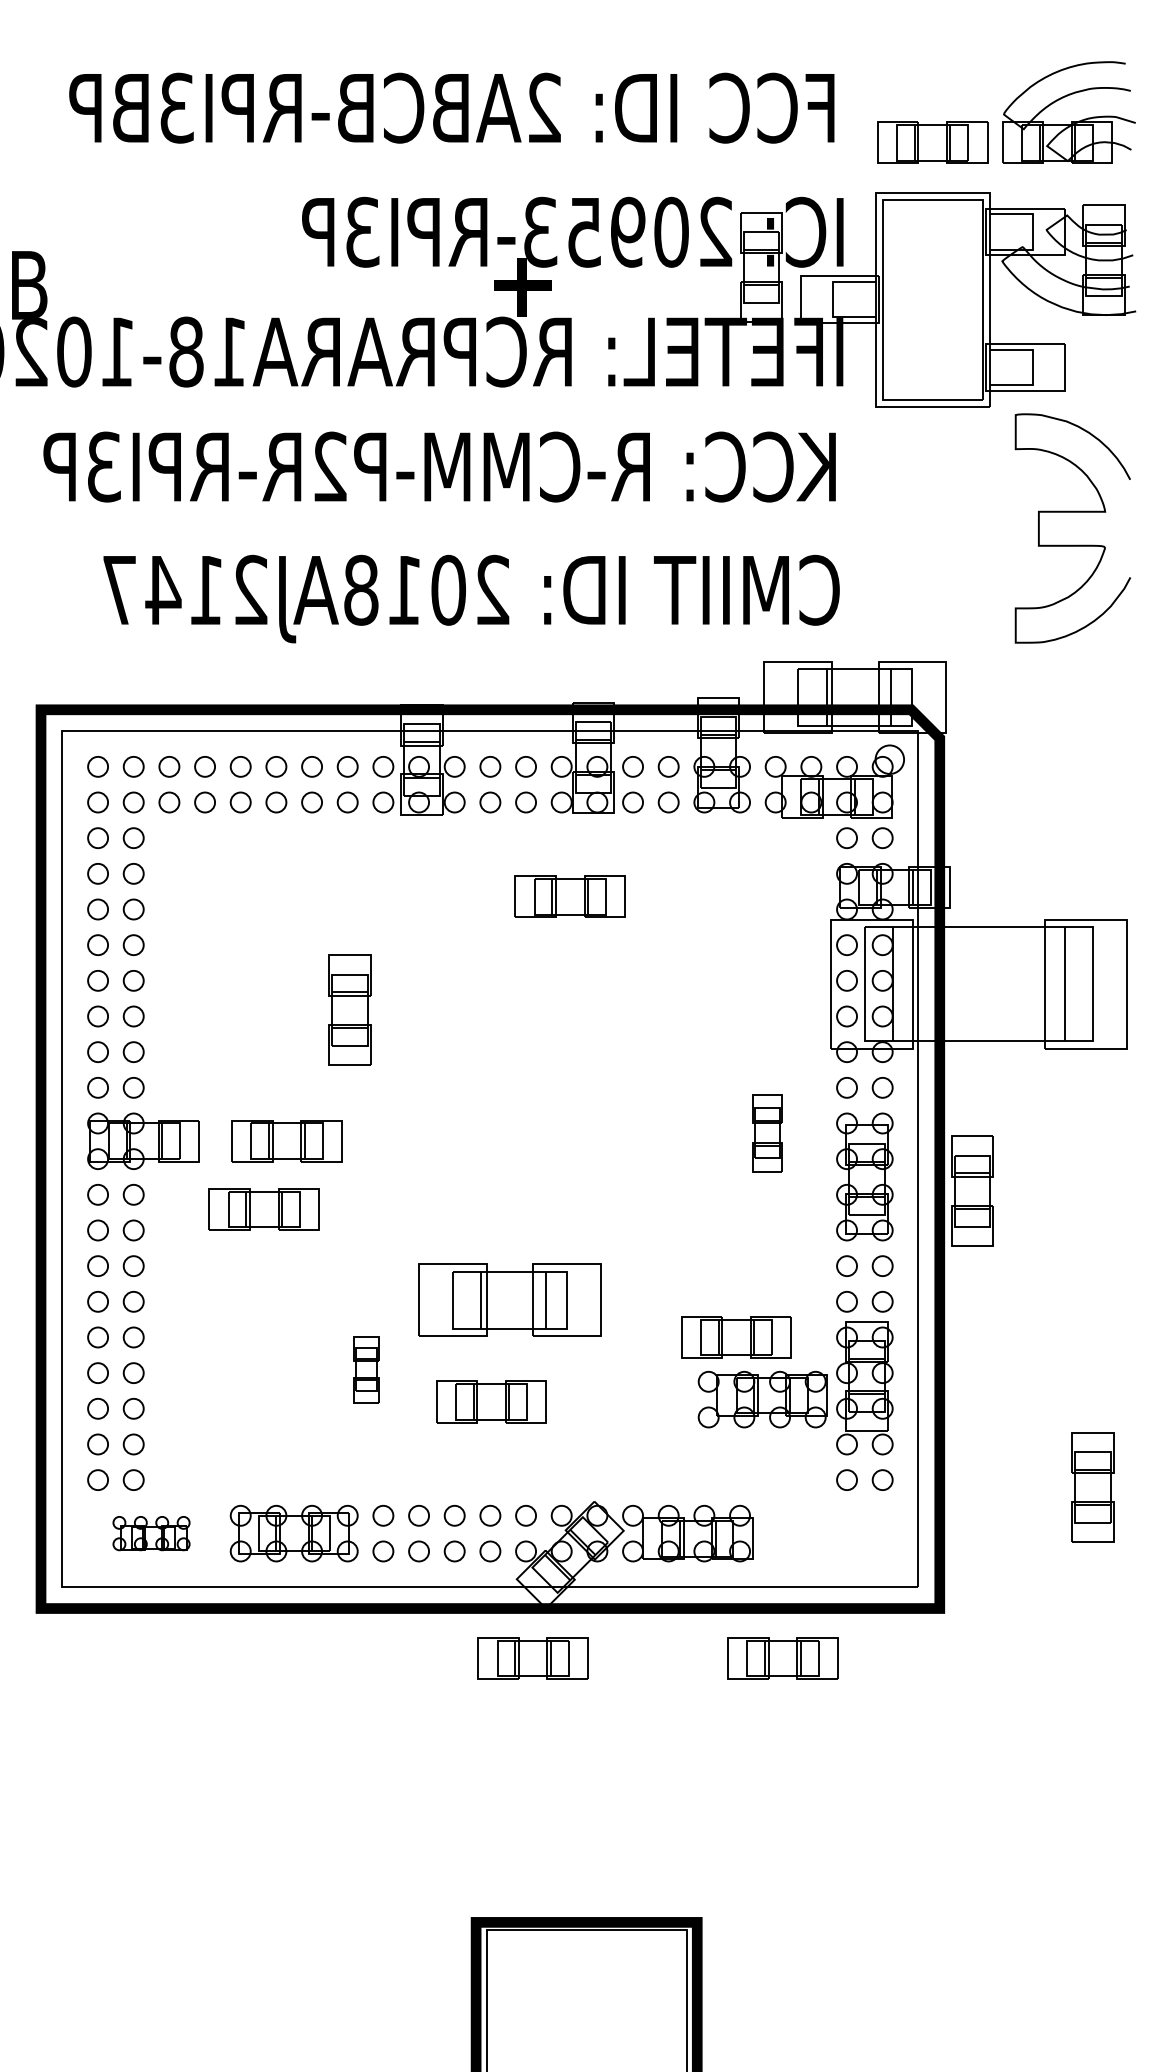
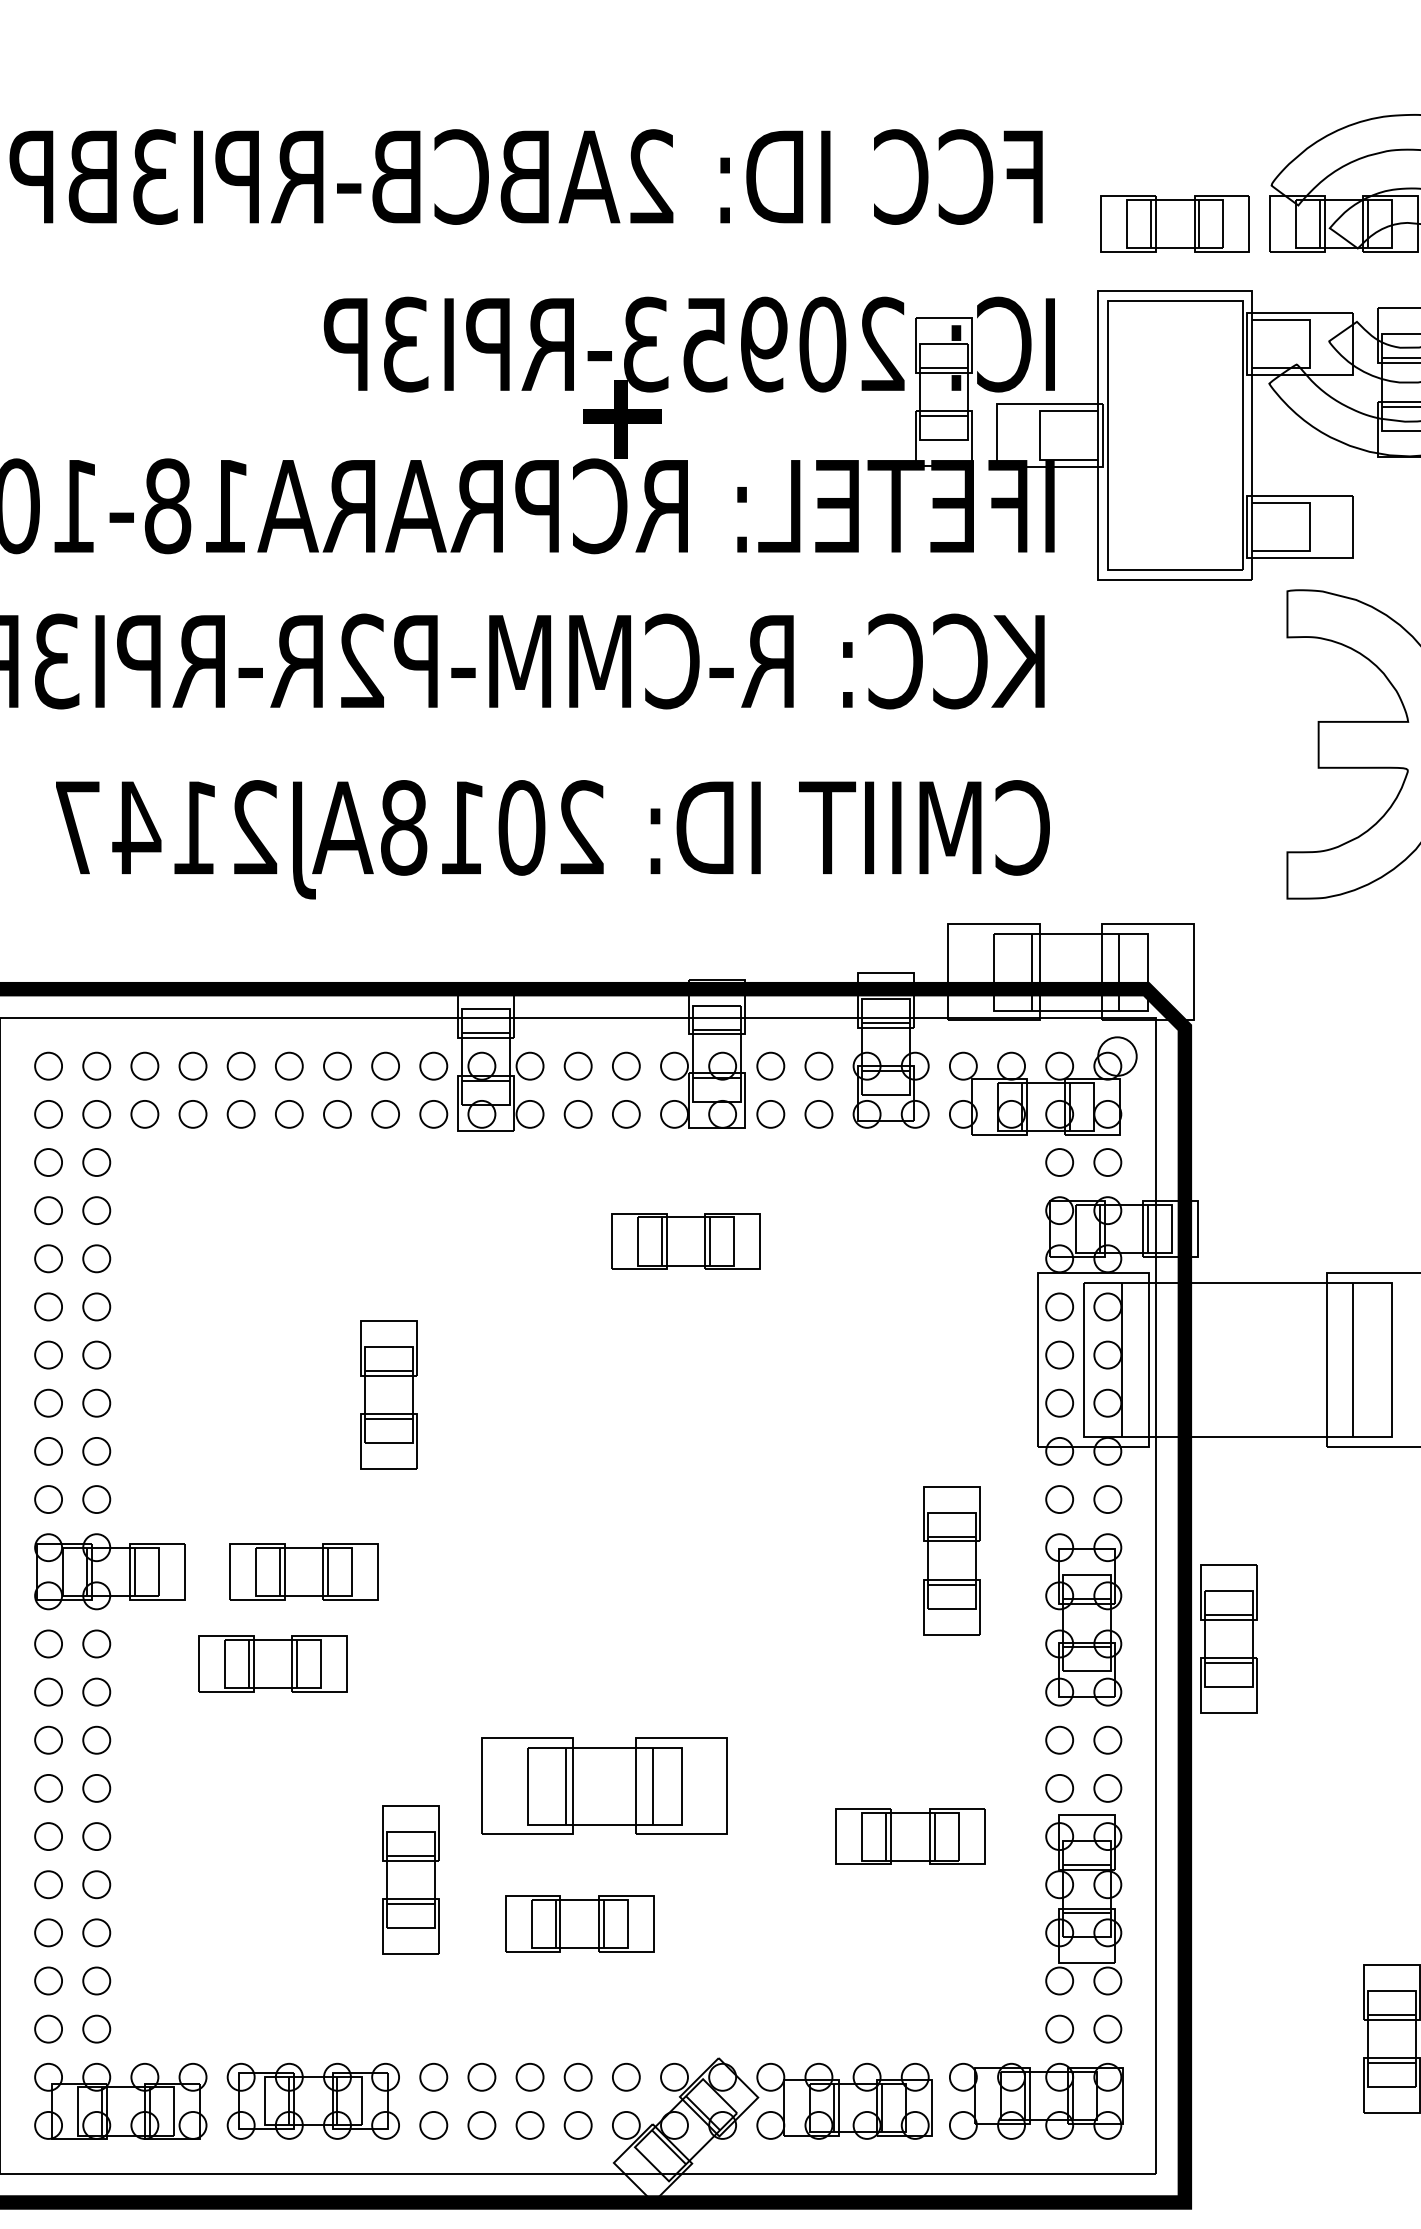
part: (767, 1132) -> (952, 1559), size x1.43
part: (366, 1369) -> (410, 1879), size x1.67
part: (762, 1399) -> (1036, 2101), moved
part: (151, 1533) -> (120, 2101), size x1.67

